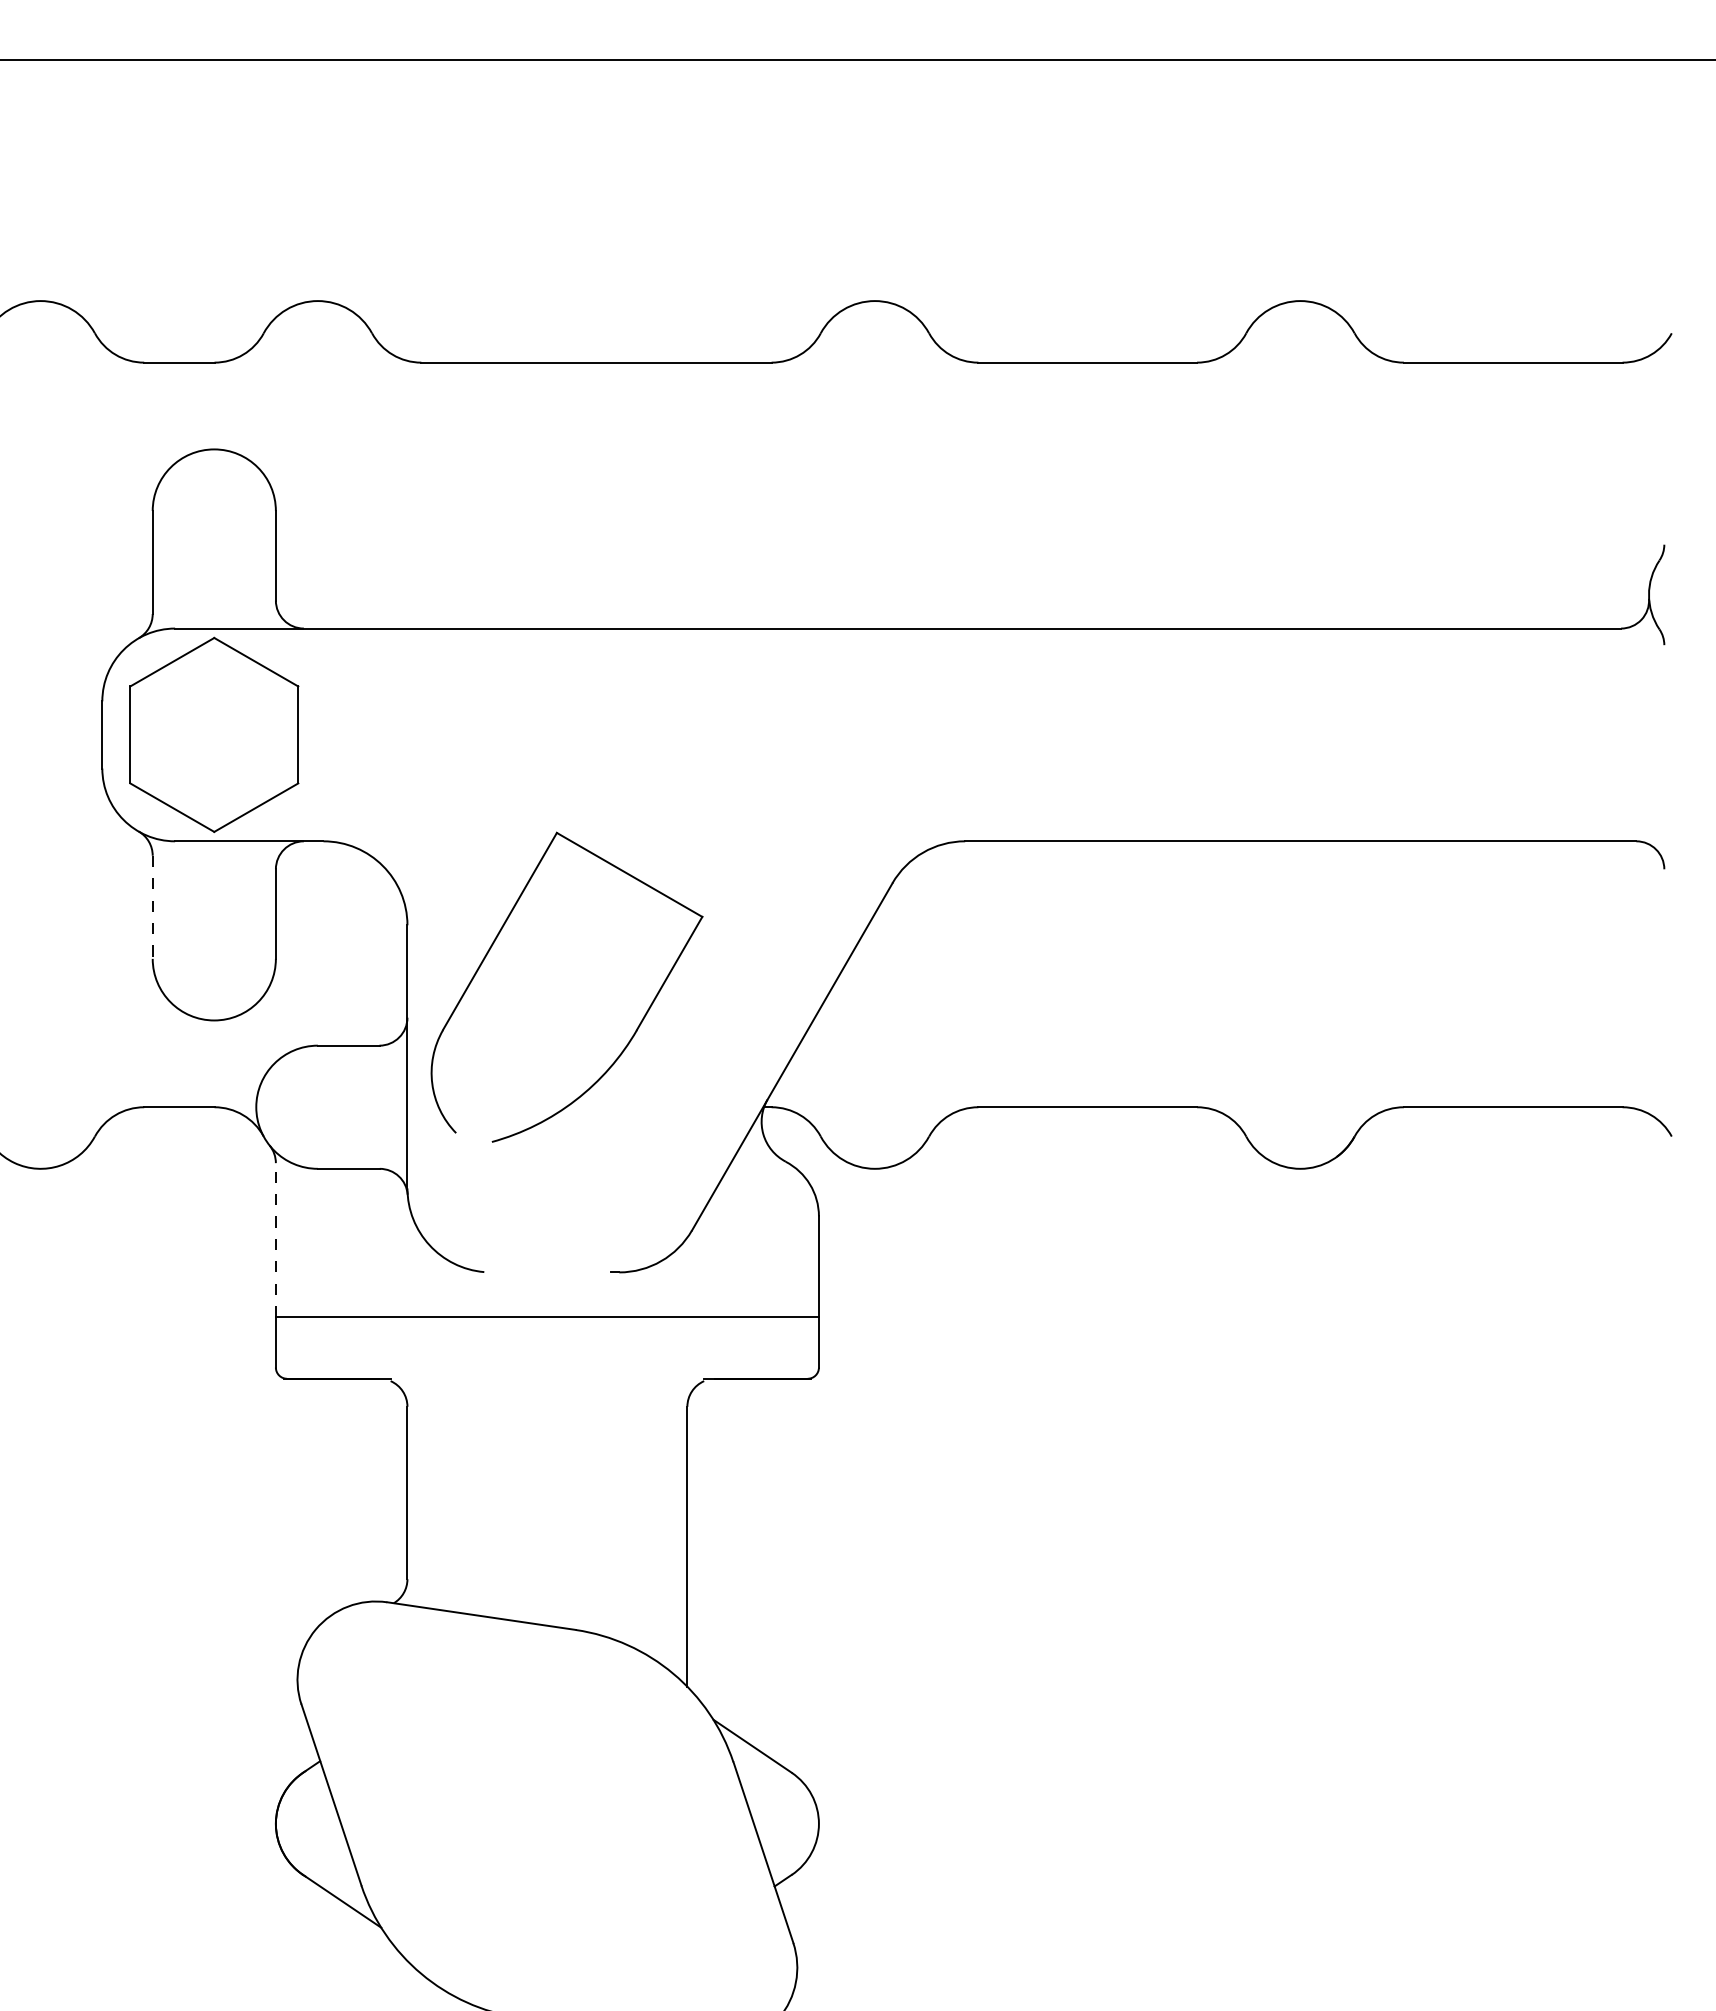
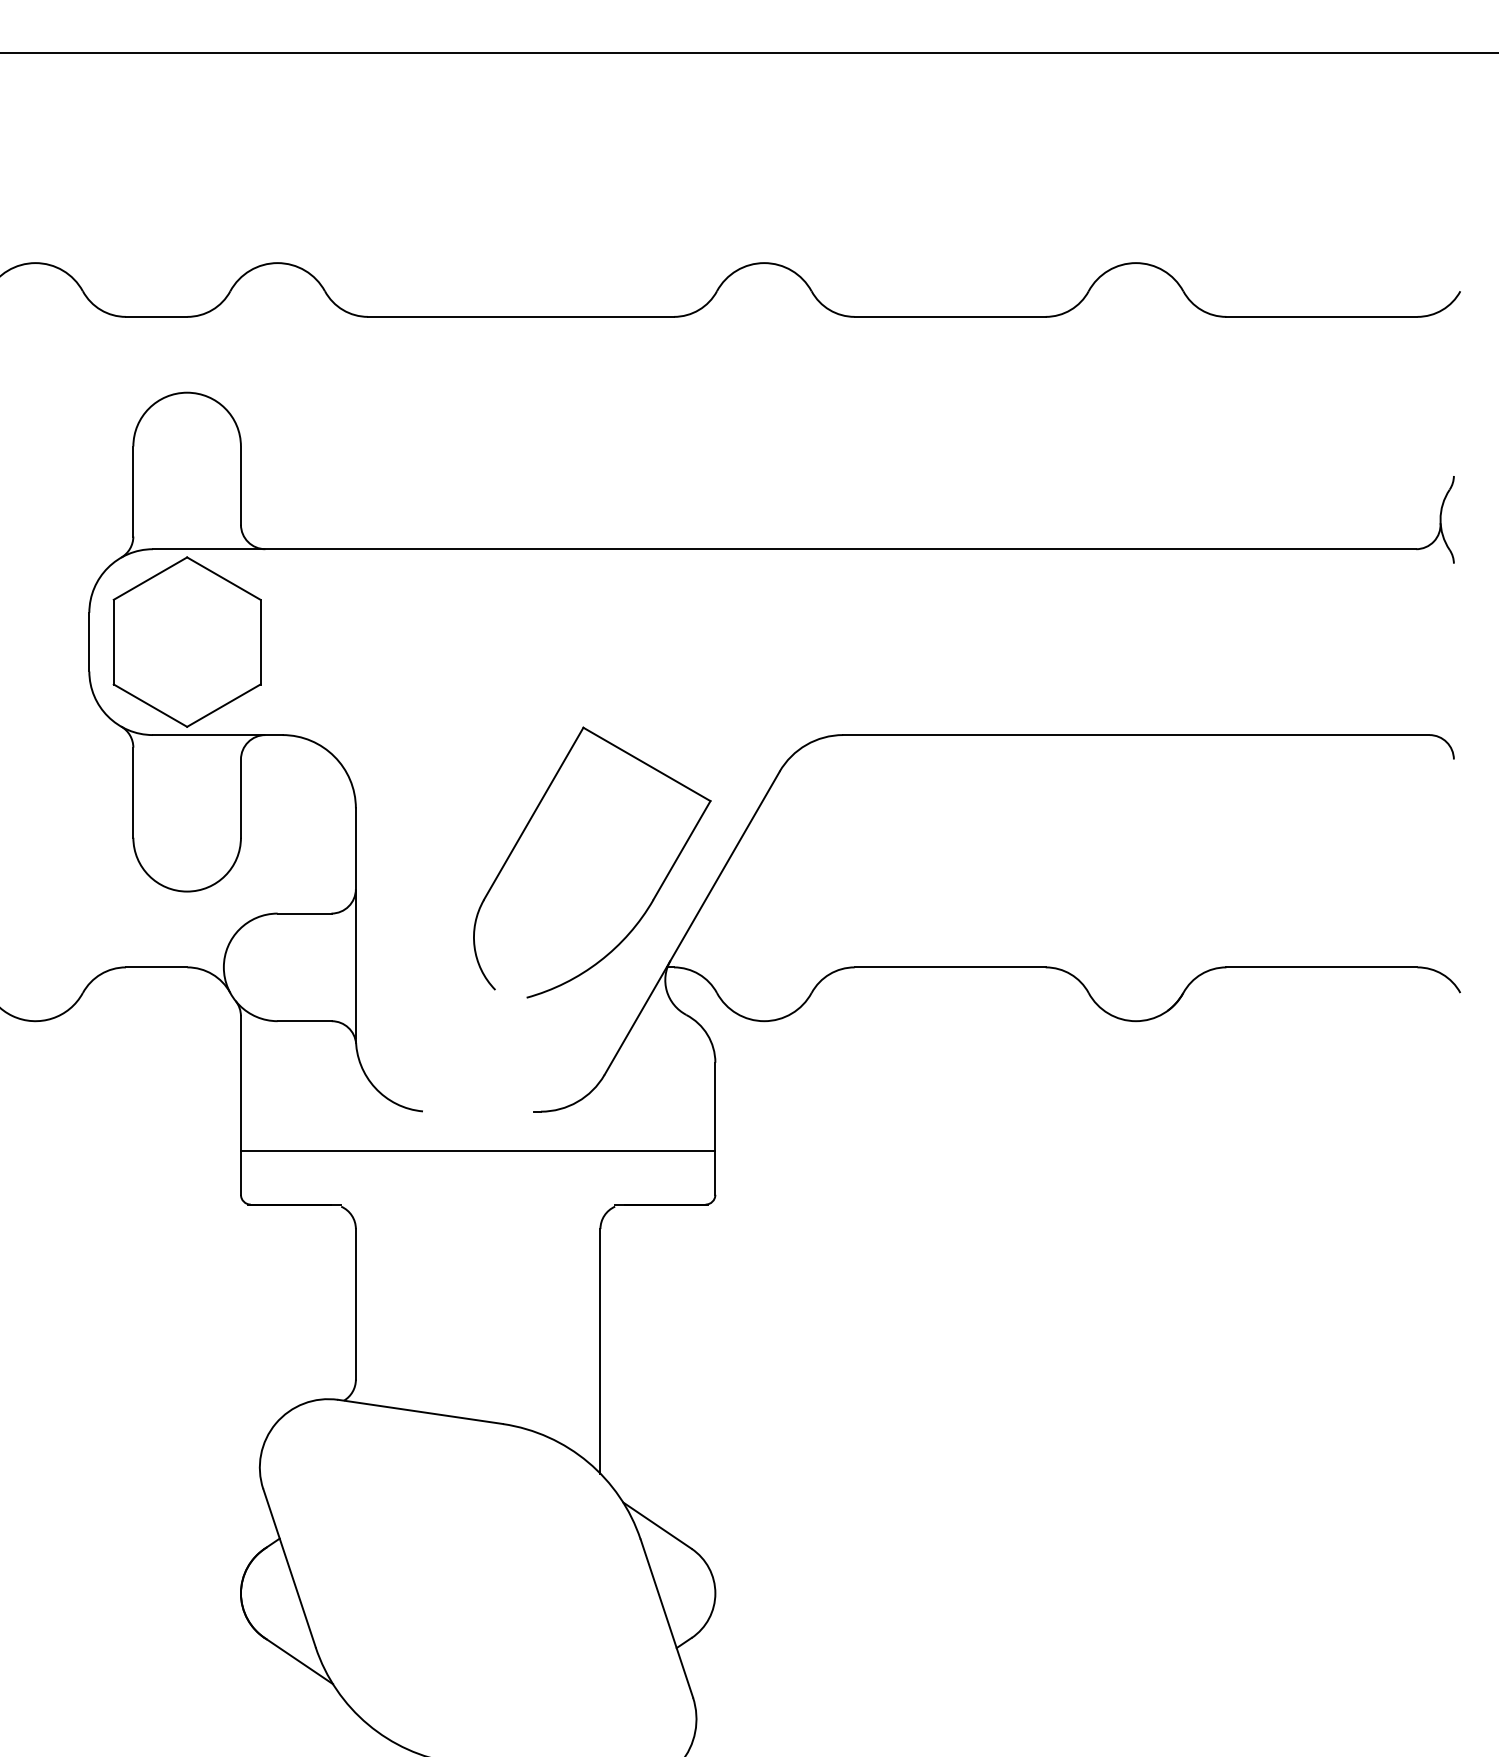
line: (152, 907) -> (133, 792), dashed -> solid
part: (637, 1026) -> (653, 896), moved
line: (275, 1239) -> (240, 1082), dashed -> solid

